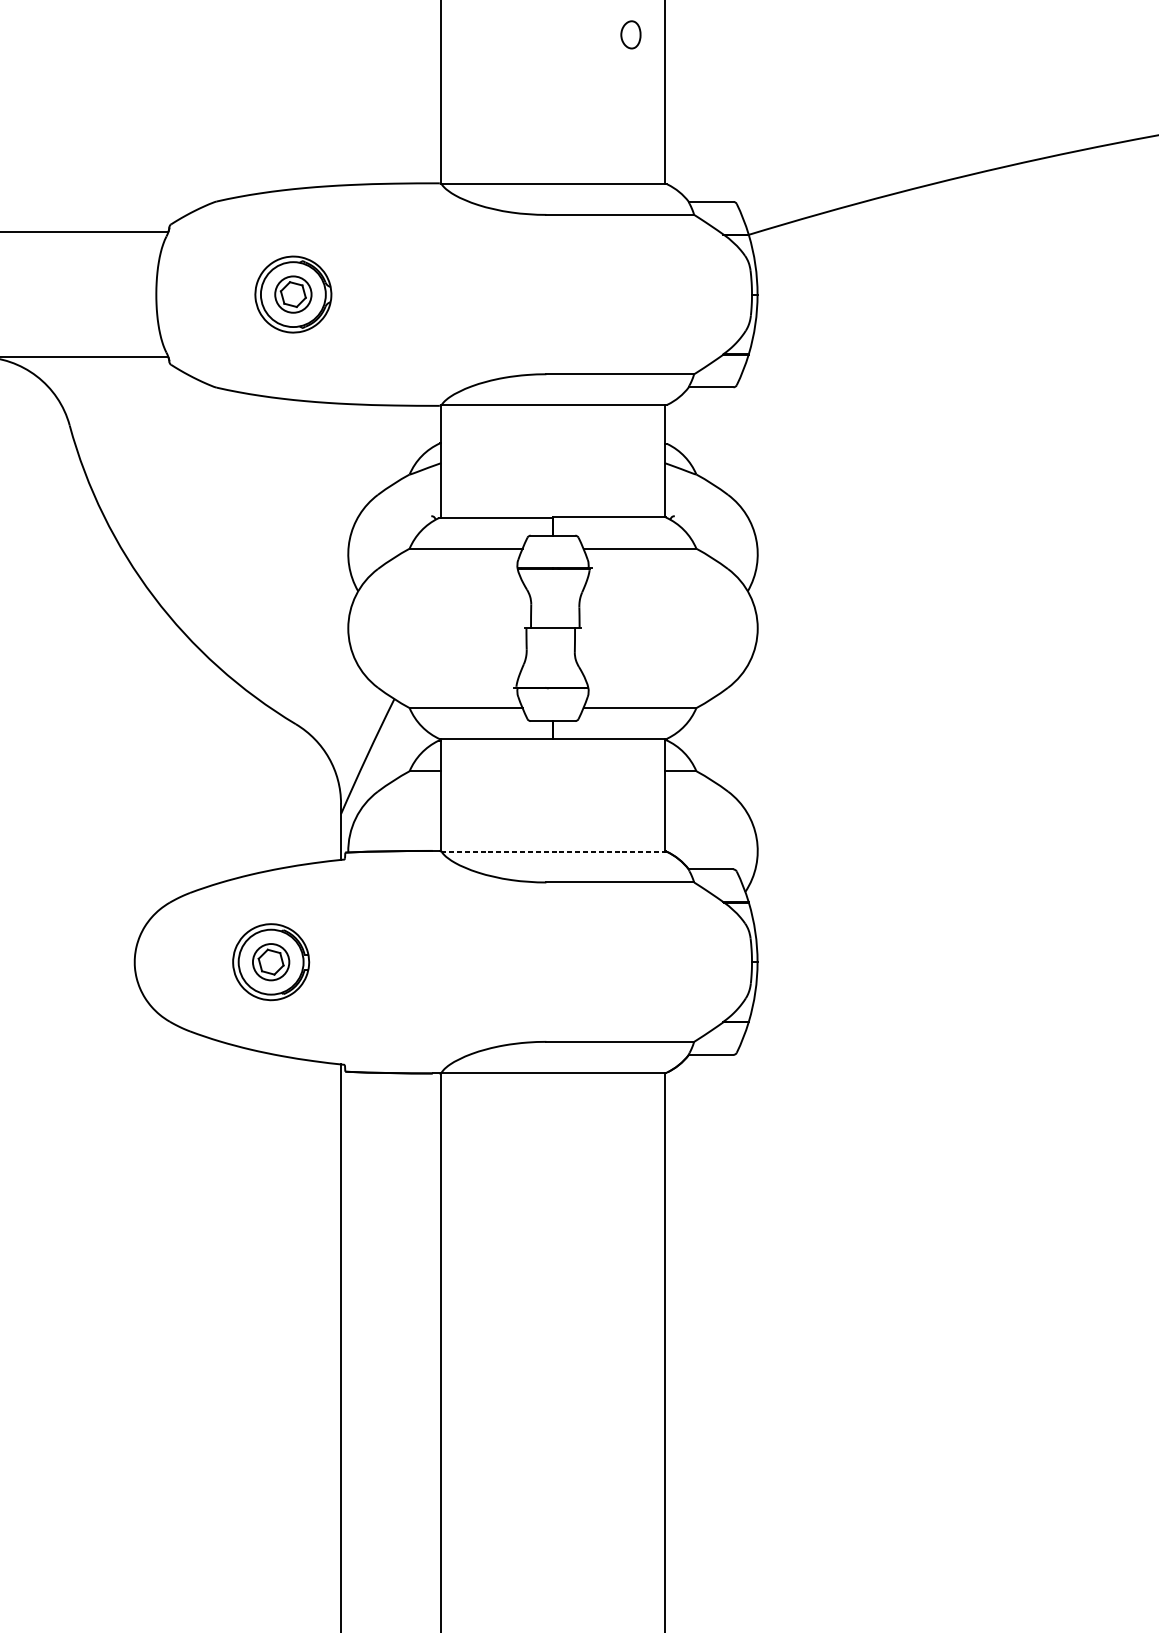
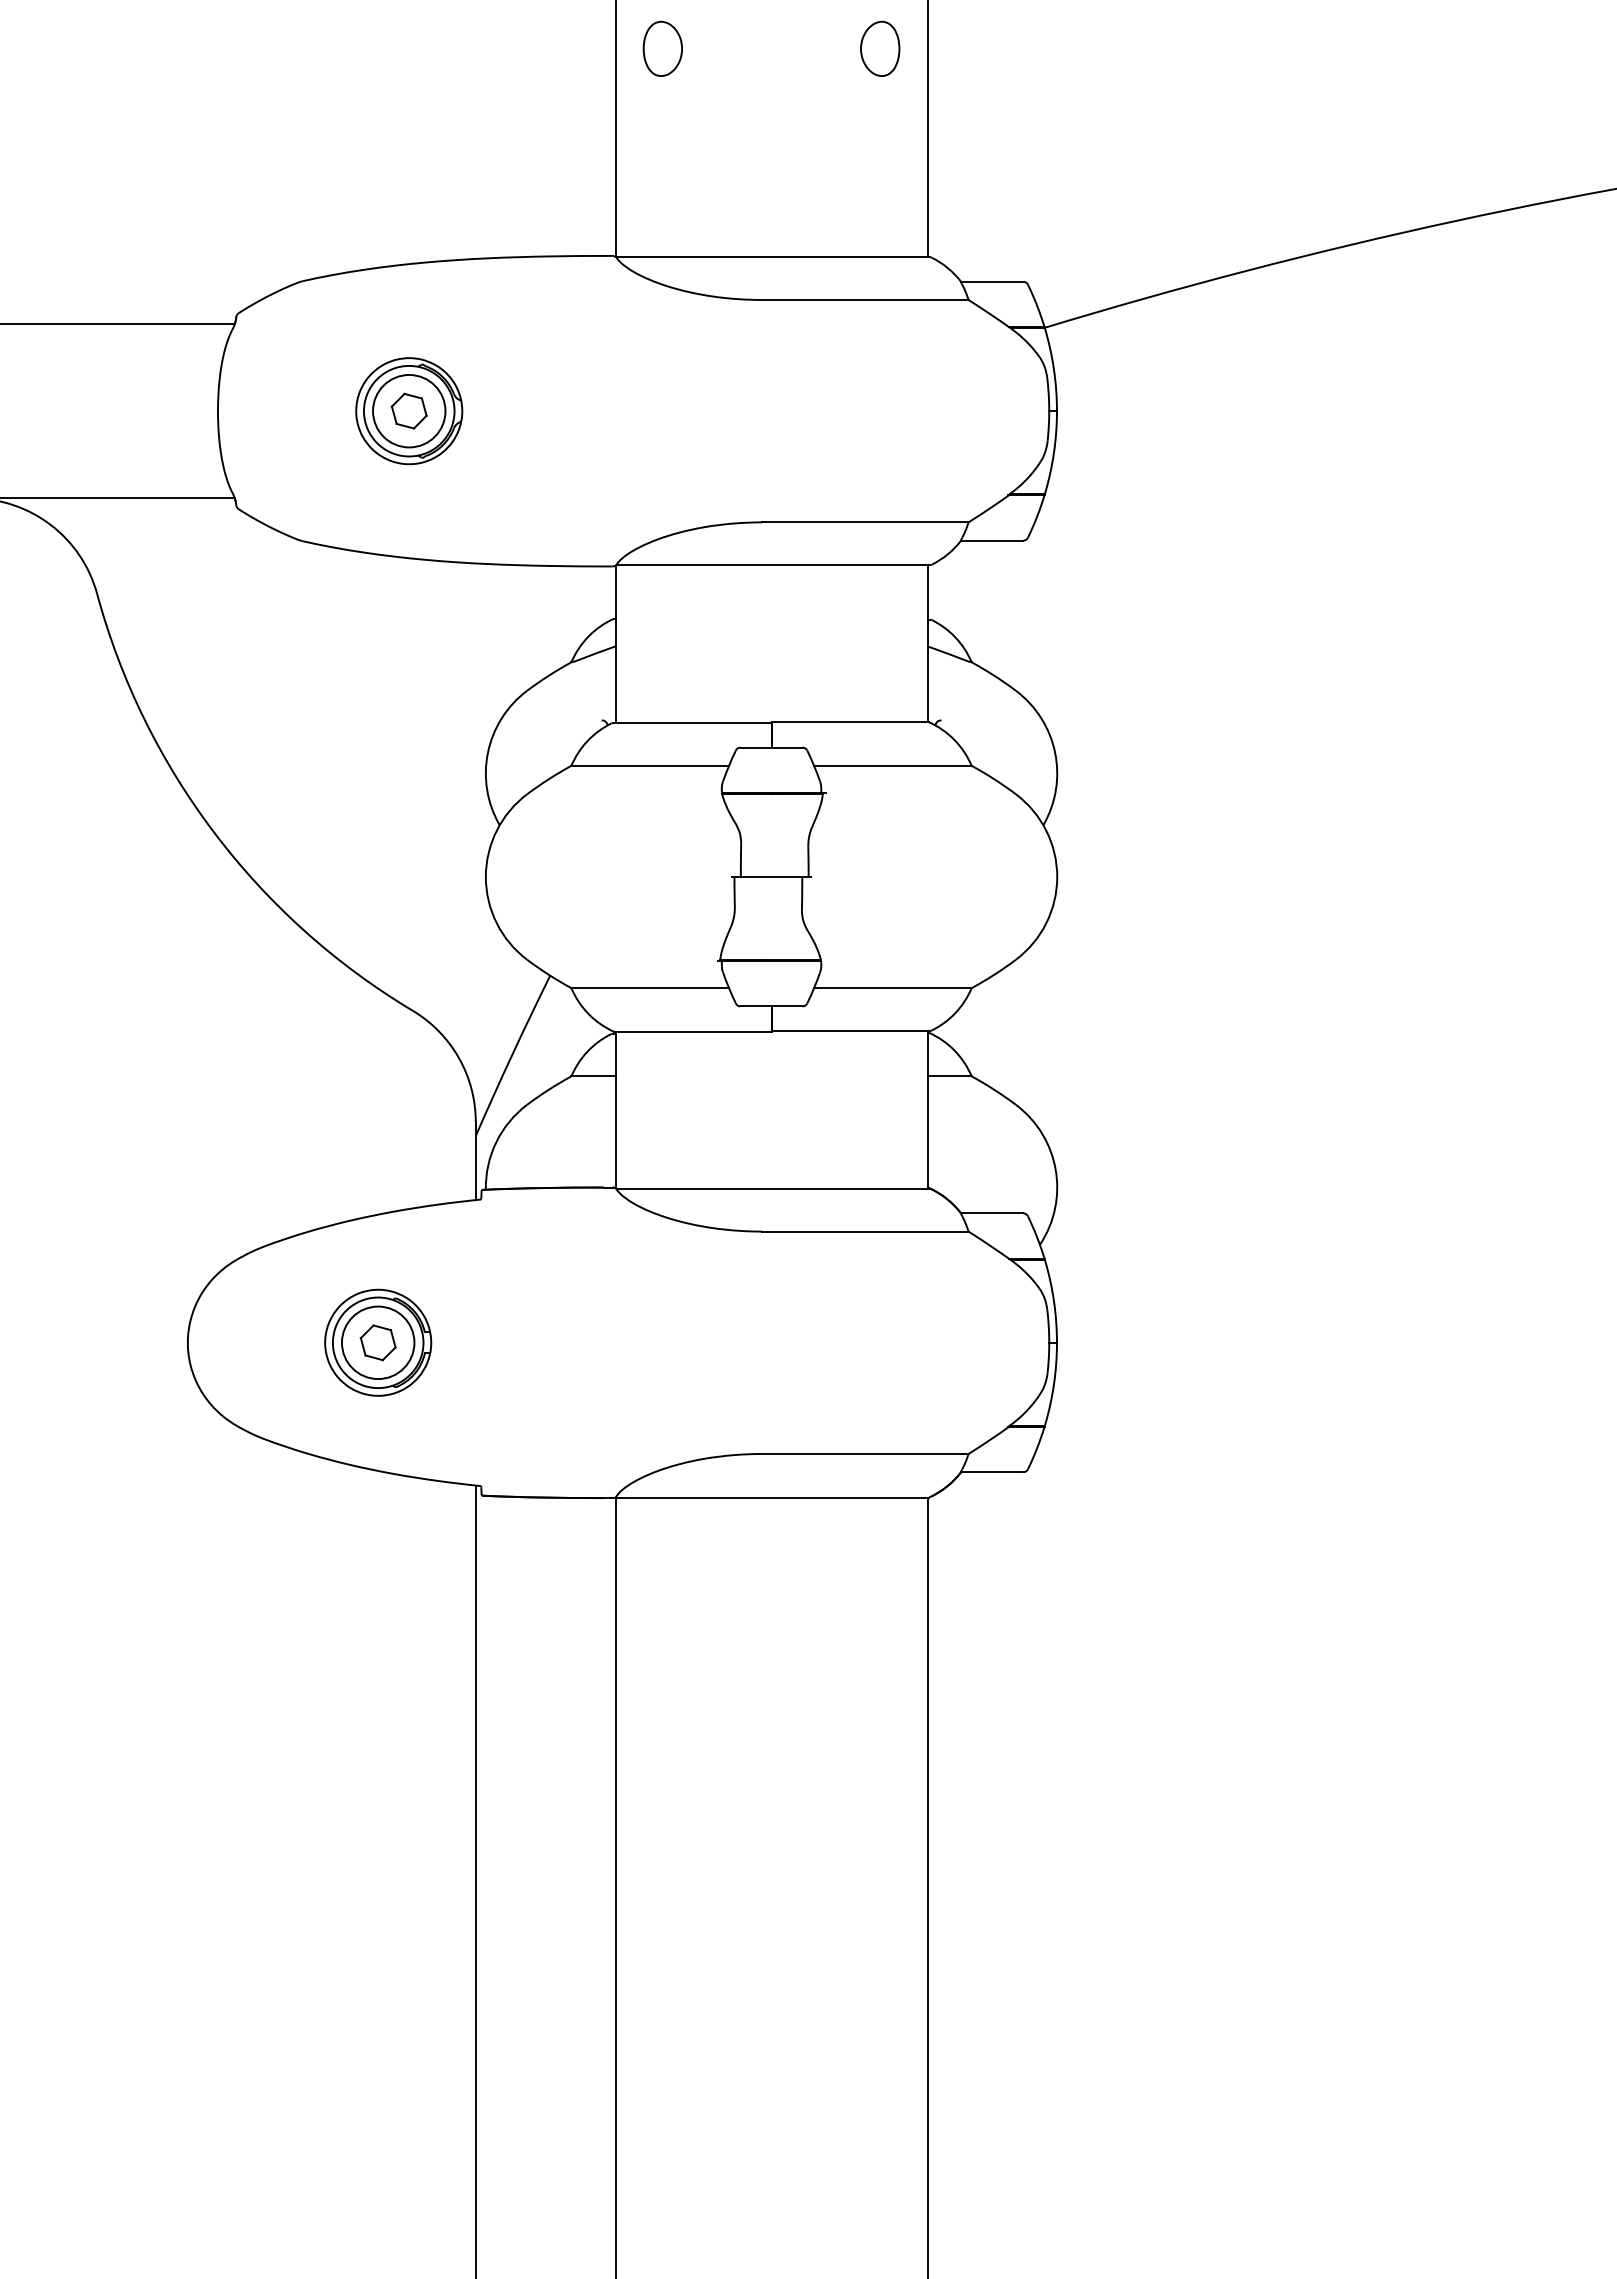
part: (474, 34) -> (662, 48), added
part: (631, 34) -> (880, 48), size x1.43
circle: (293, 294) -> (409, 410), size x1.43
line: (554, 851) -> (773, 1188), dashed -> solid
circle: (270, 961) -> (377, 1342), size x1.43

